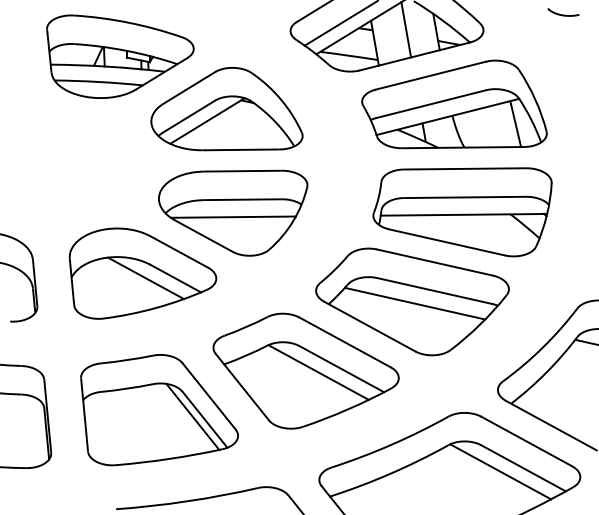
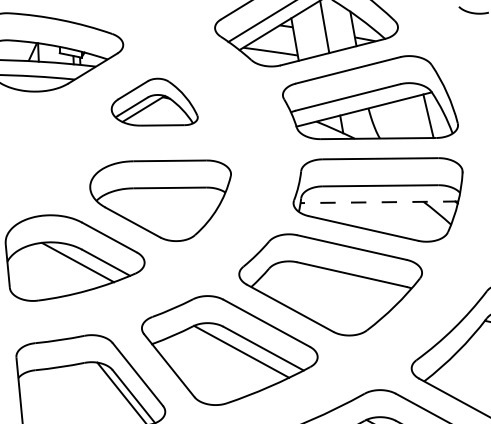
part: (226, 109) -> (154, 102), size x0.6
line: (463, 214) -> (379, 201), solid -> dashed
line: (233, 216) -> (160, 203), removed
line: (414, 303) -> (332, 286), removed

